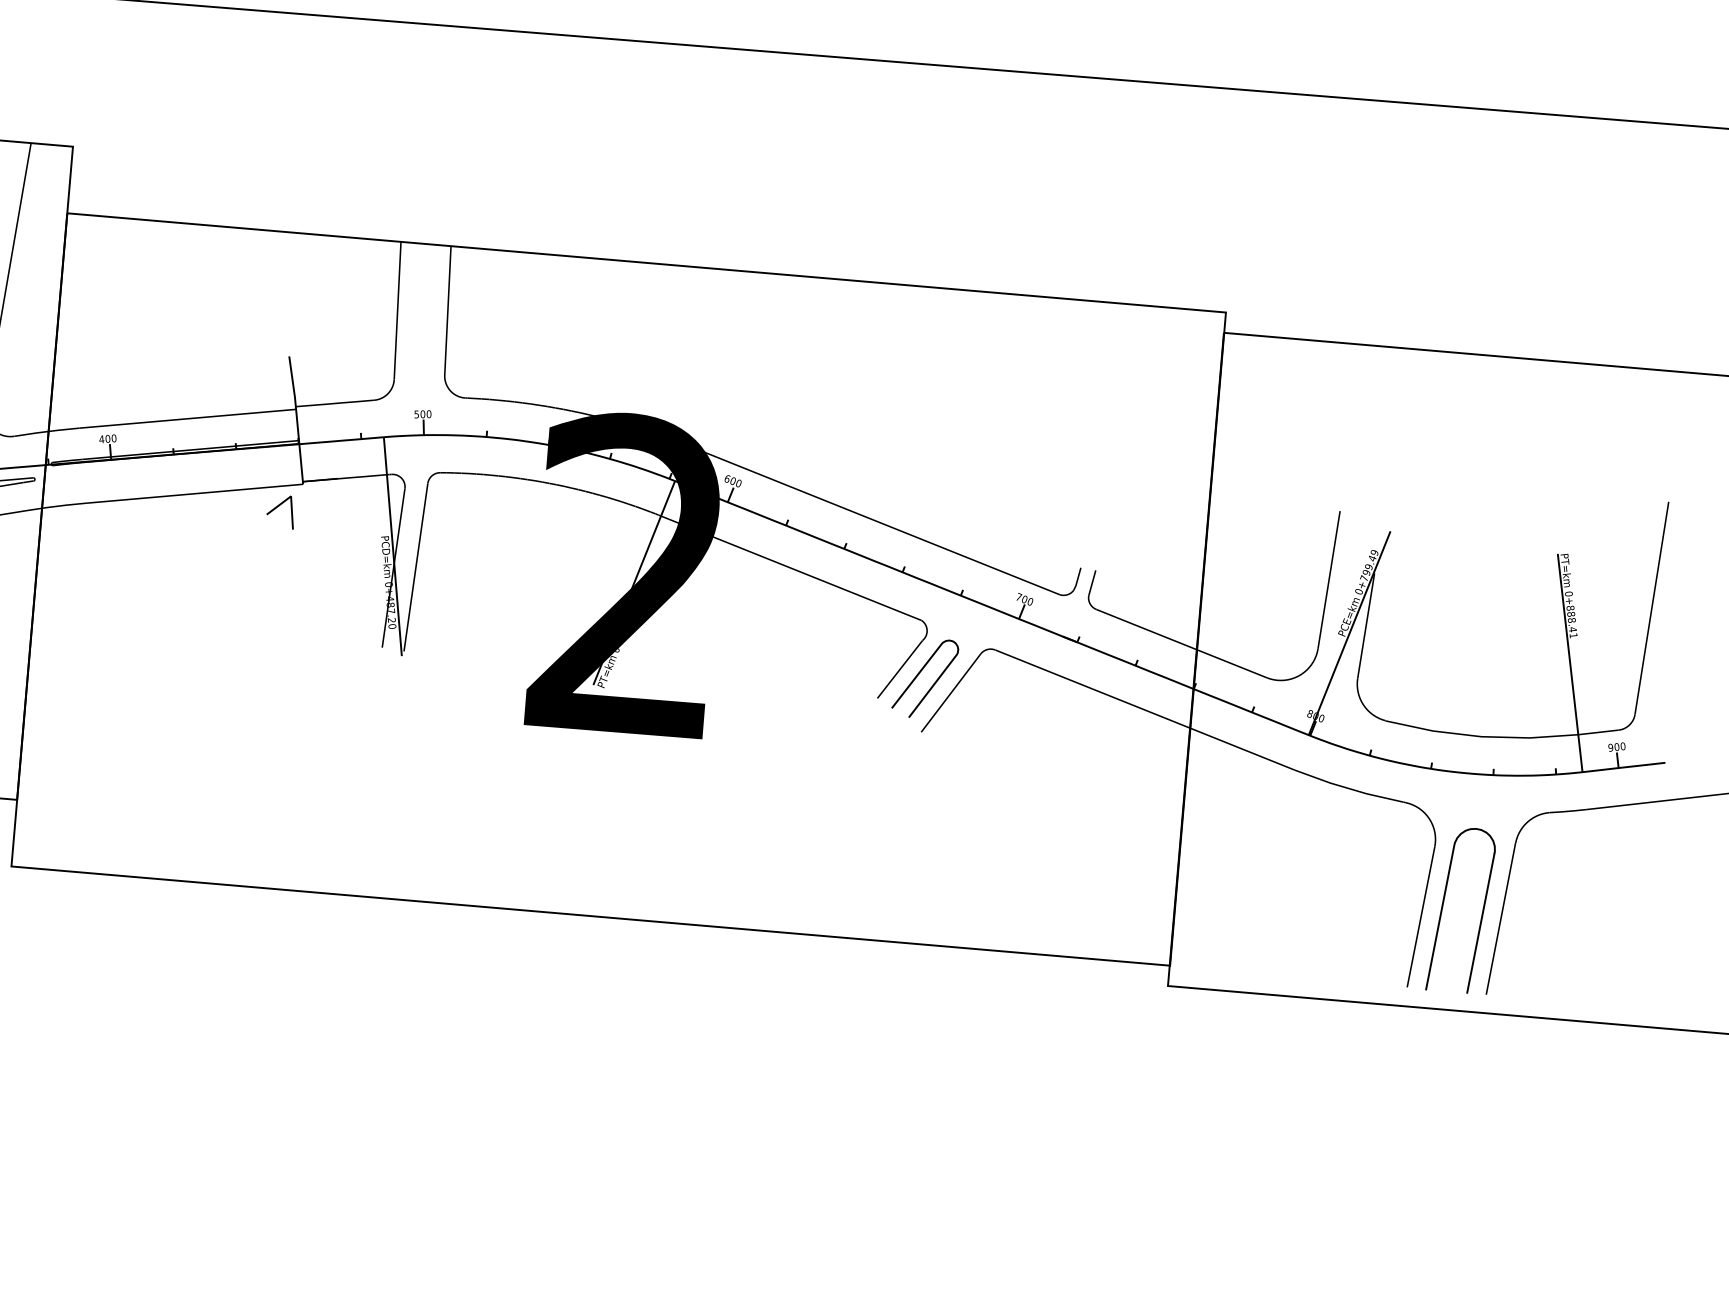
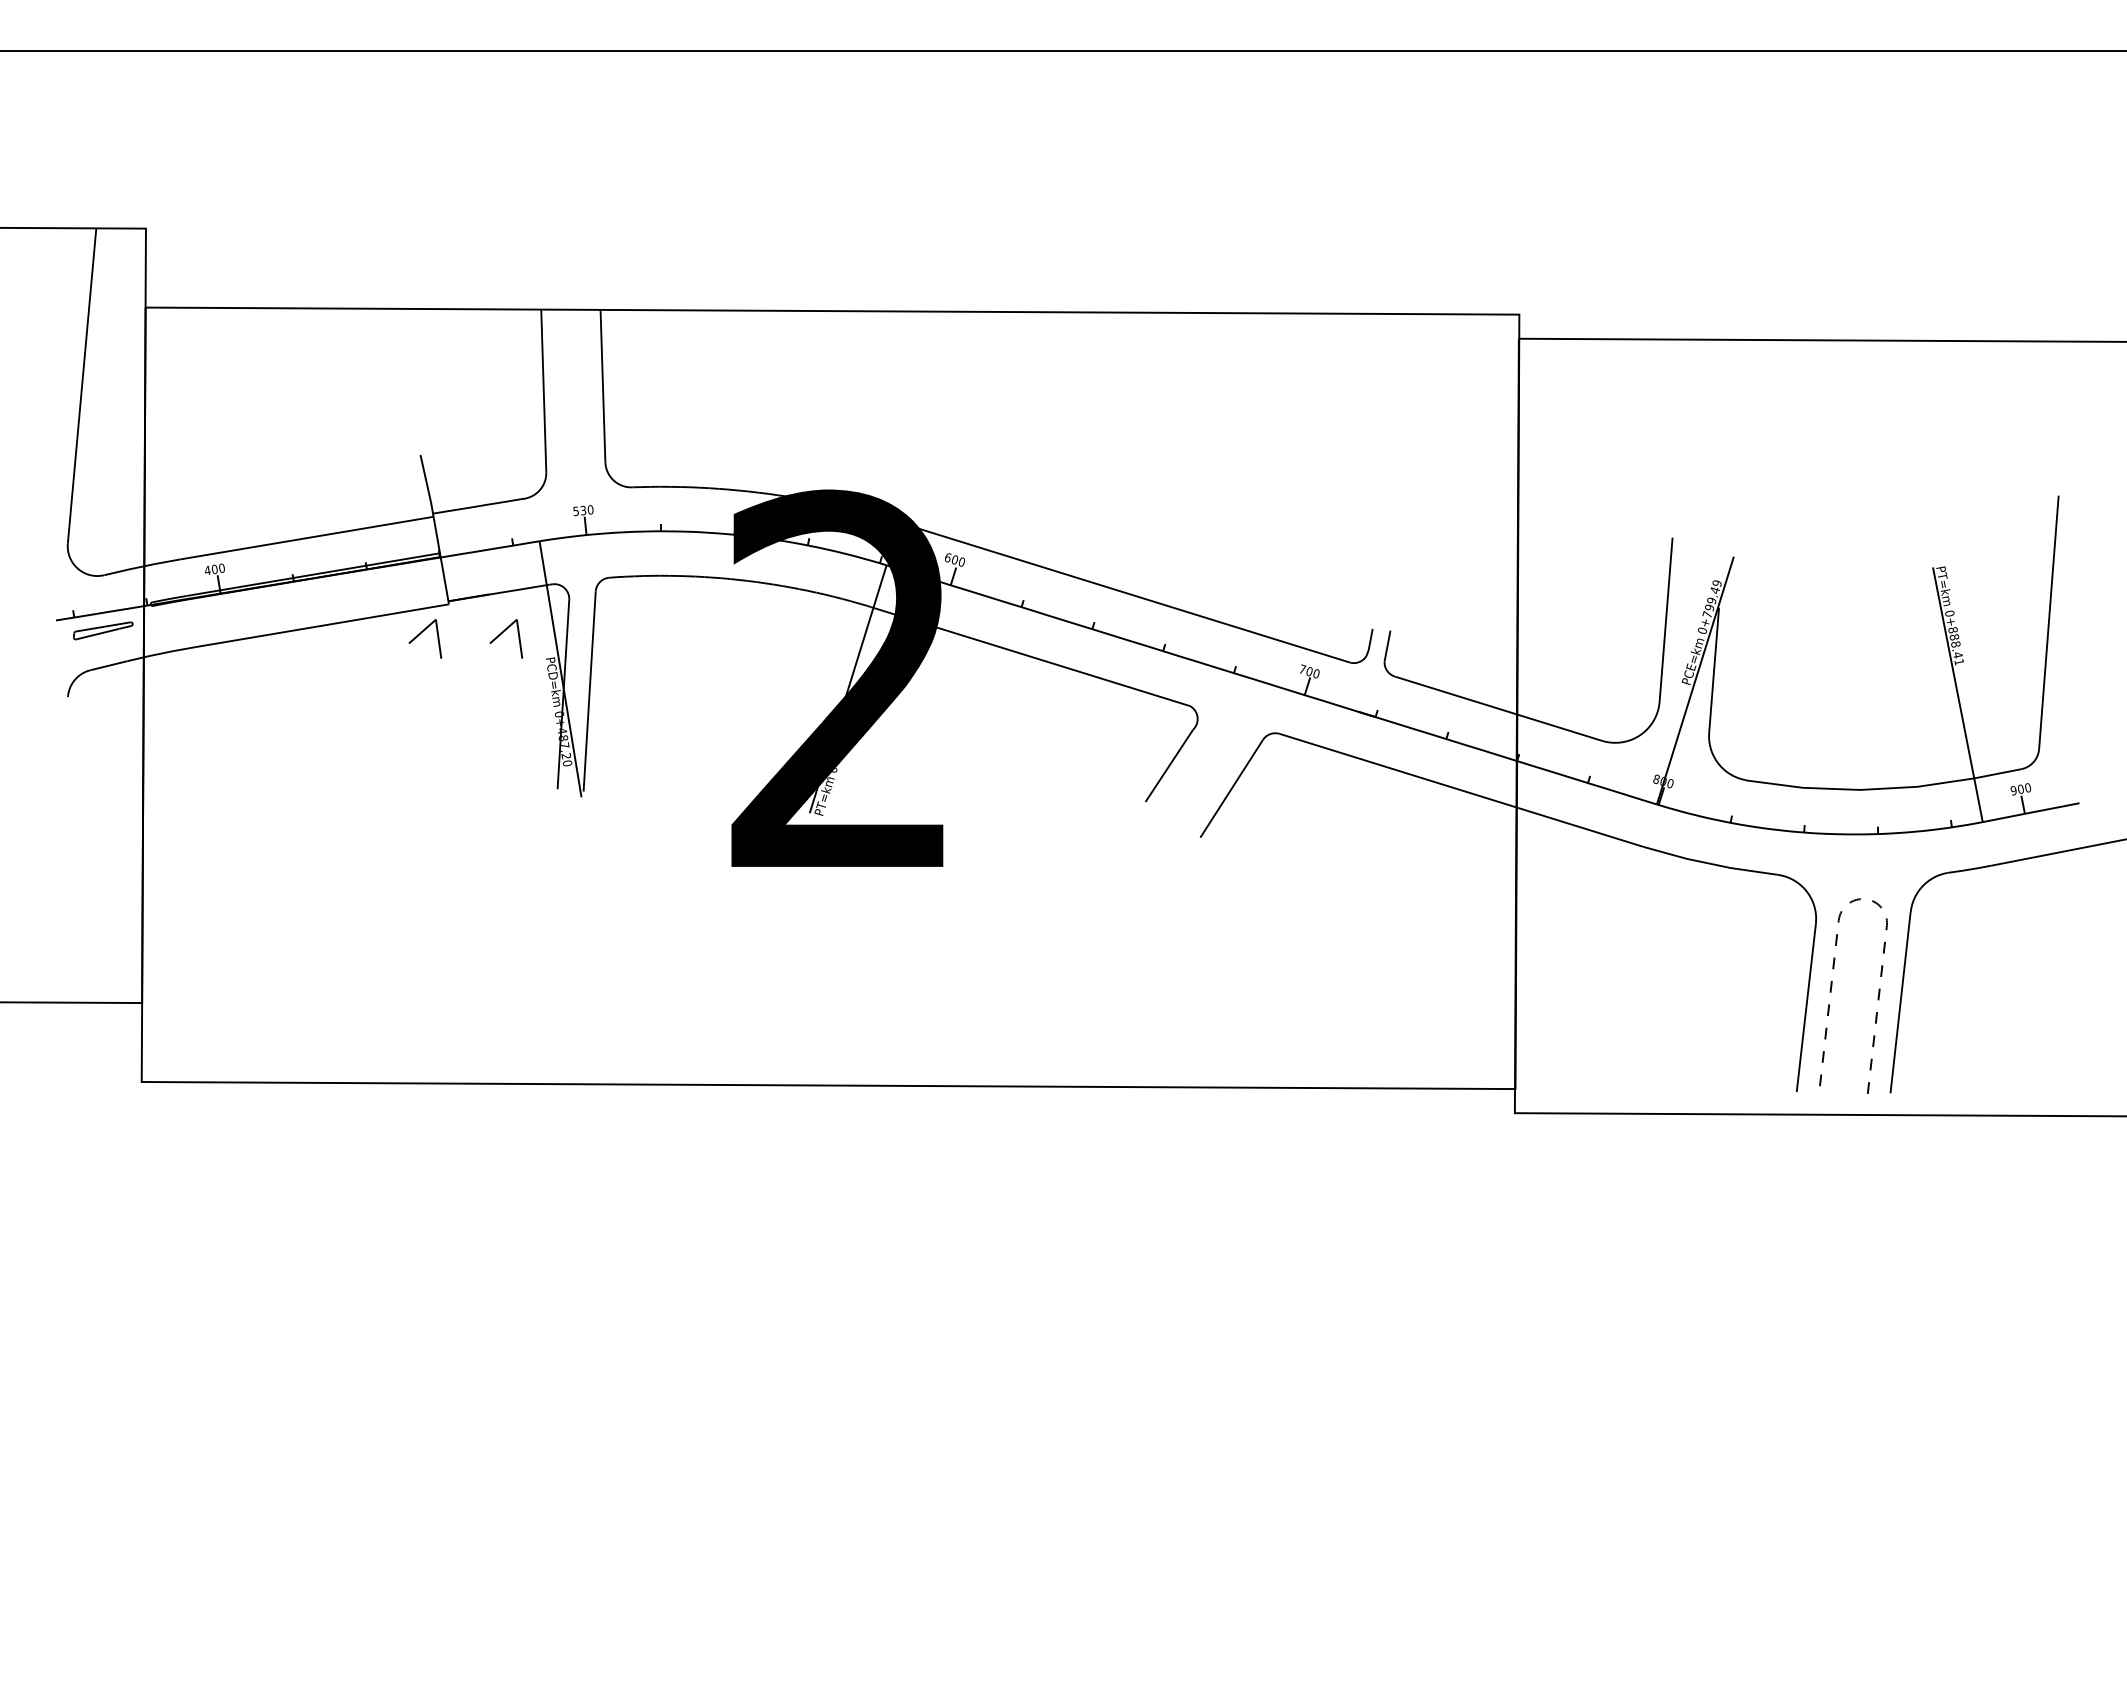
text: (423, 414) -> (583, 510), 500 -> 530
line: (346, 512) -> (502, 633), added
curve: (920, 673) -> (1193, 768), removed
line: (1476, 829) -> (1863, 899), solid -> dashed

